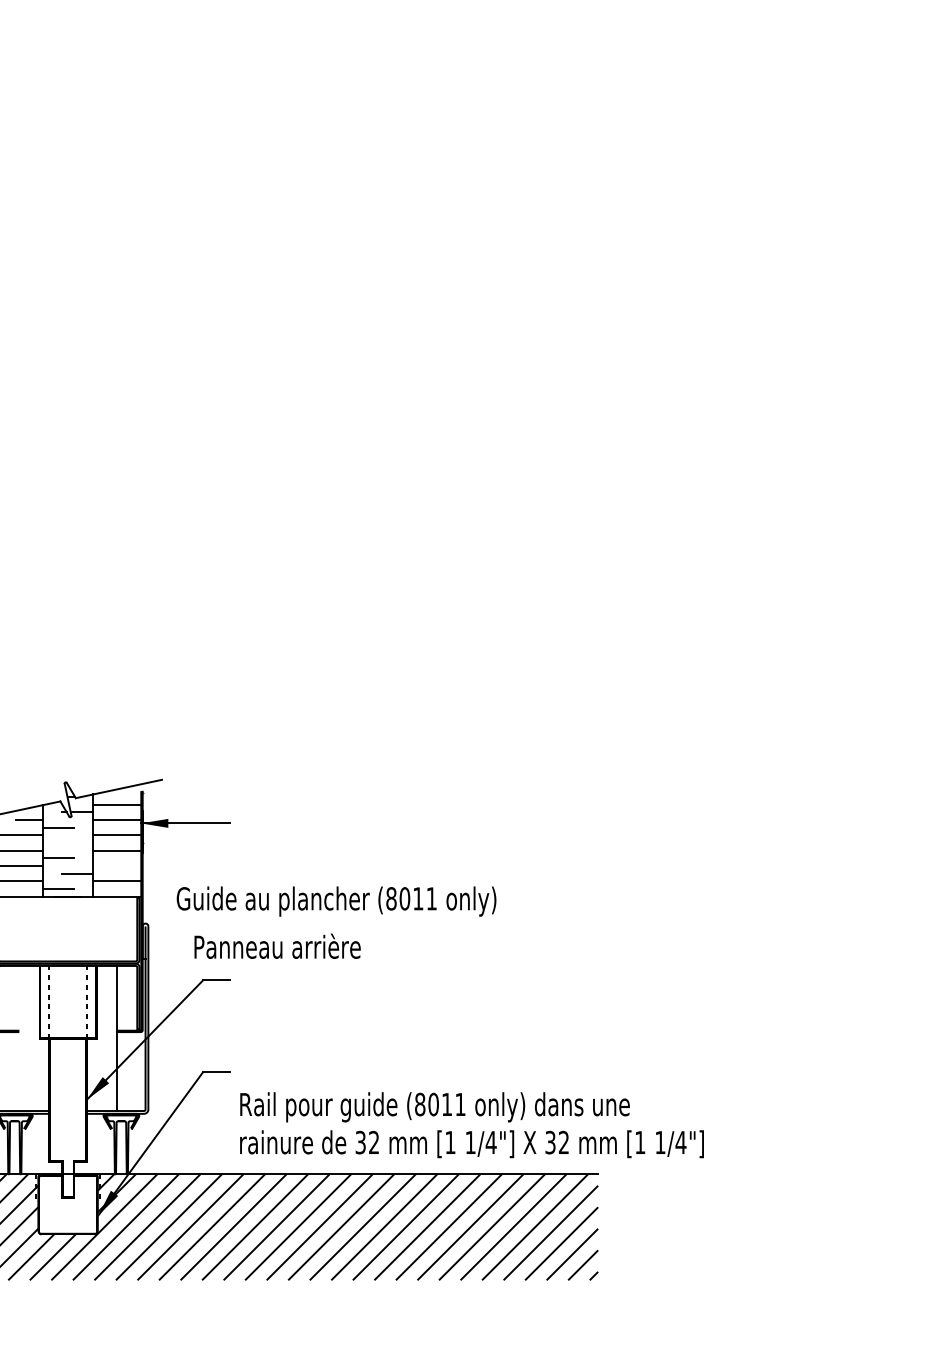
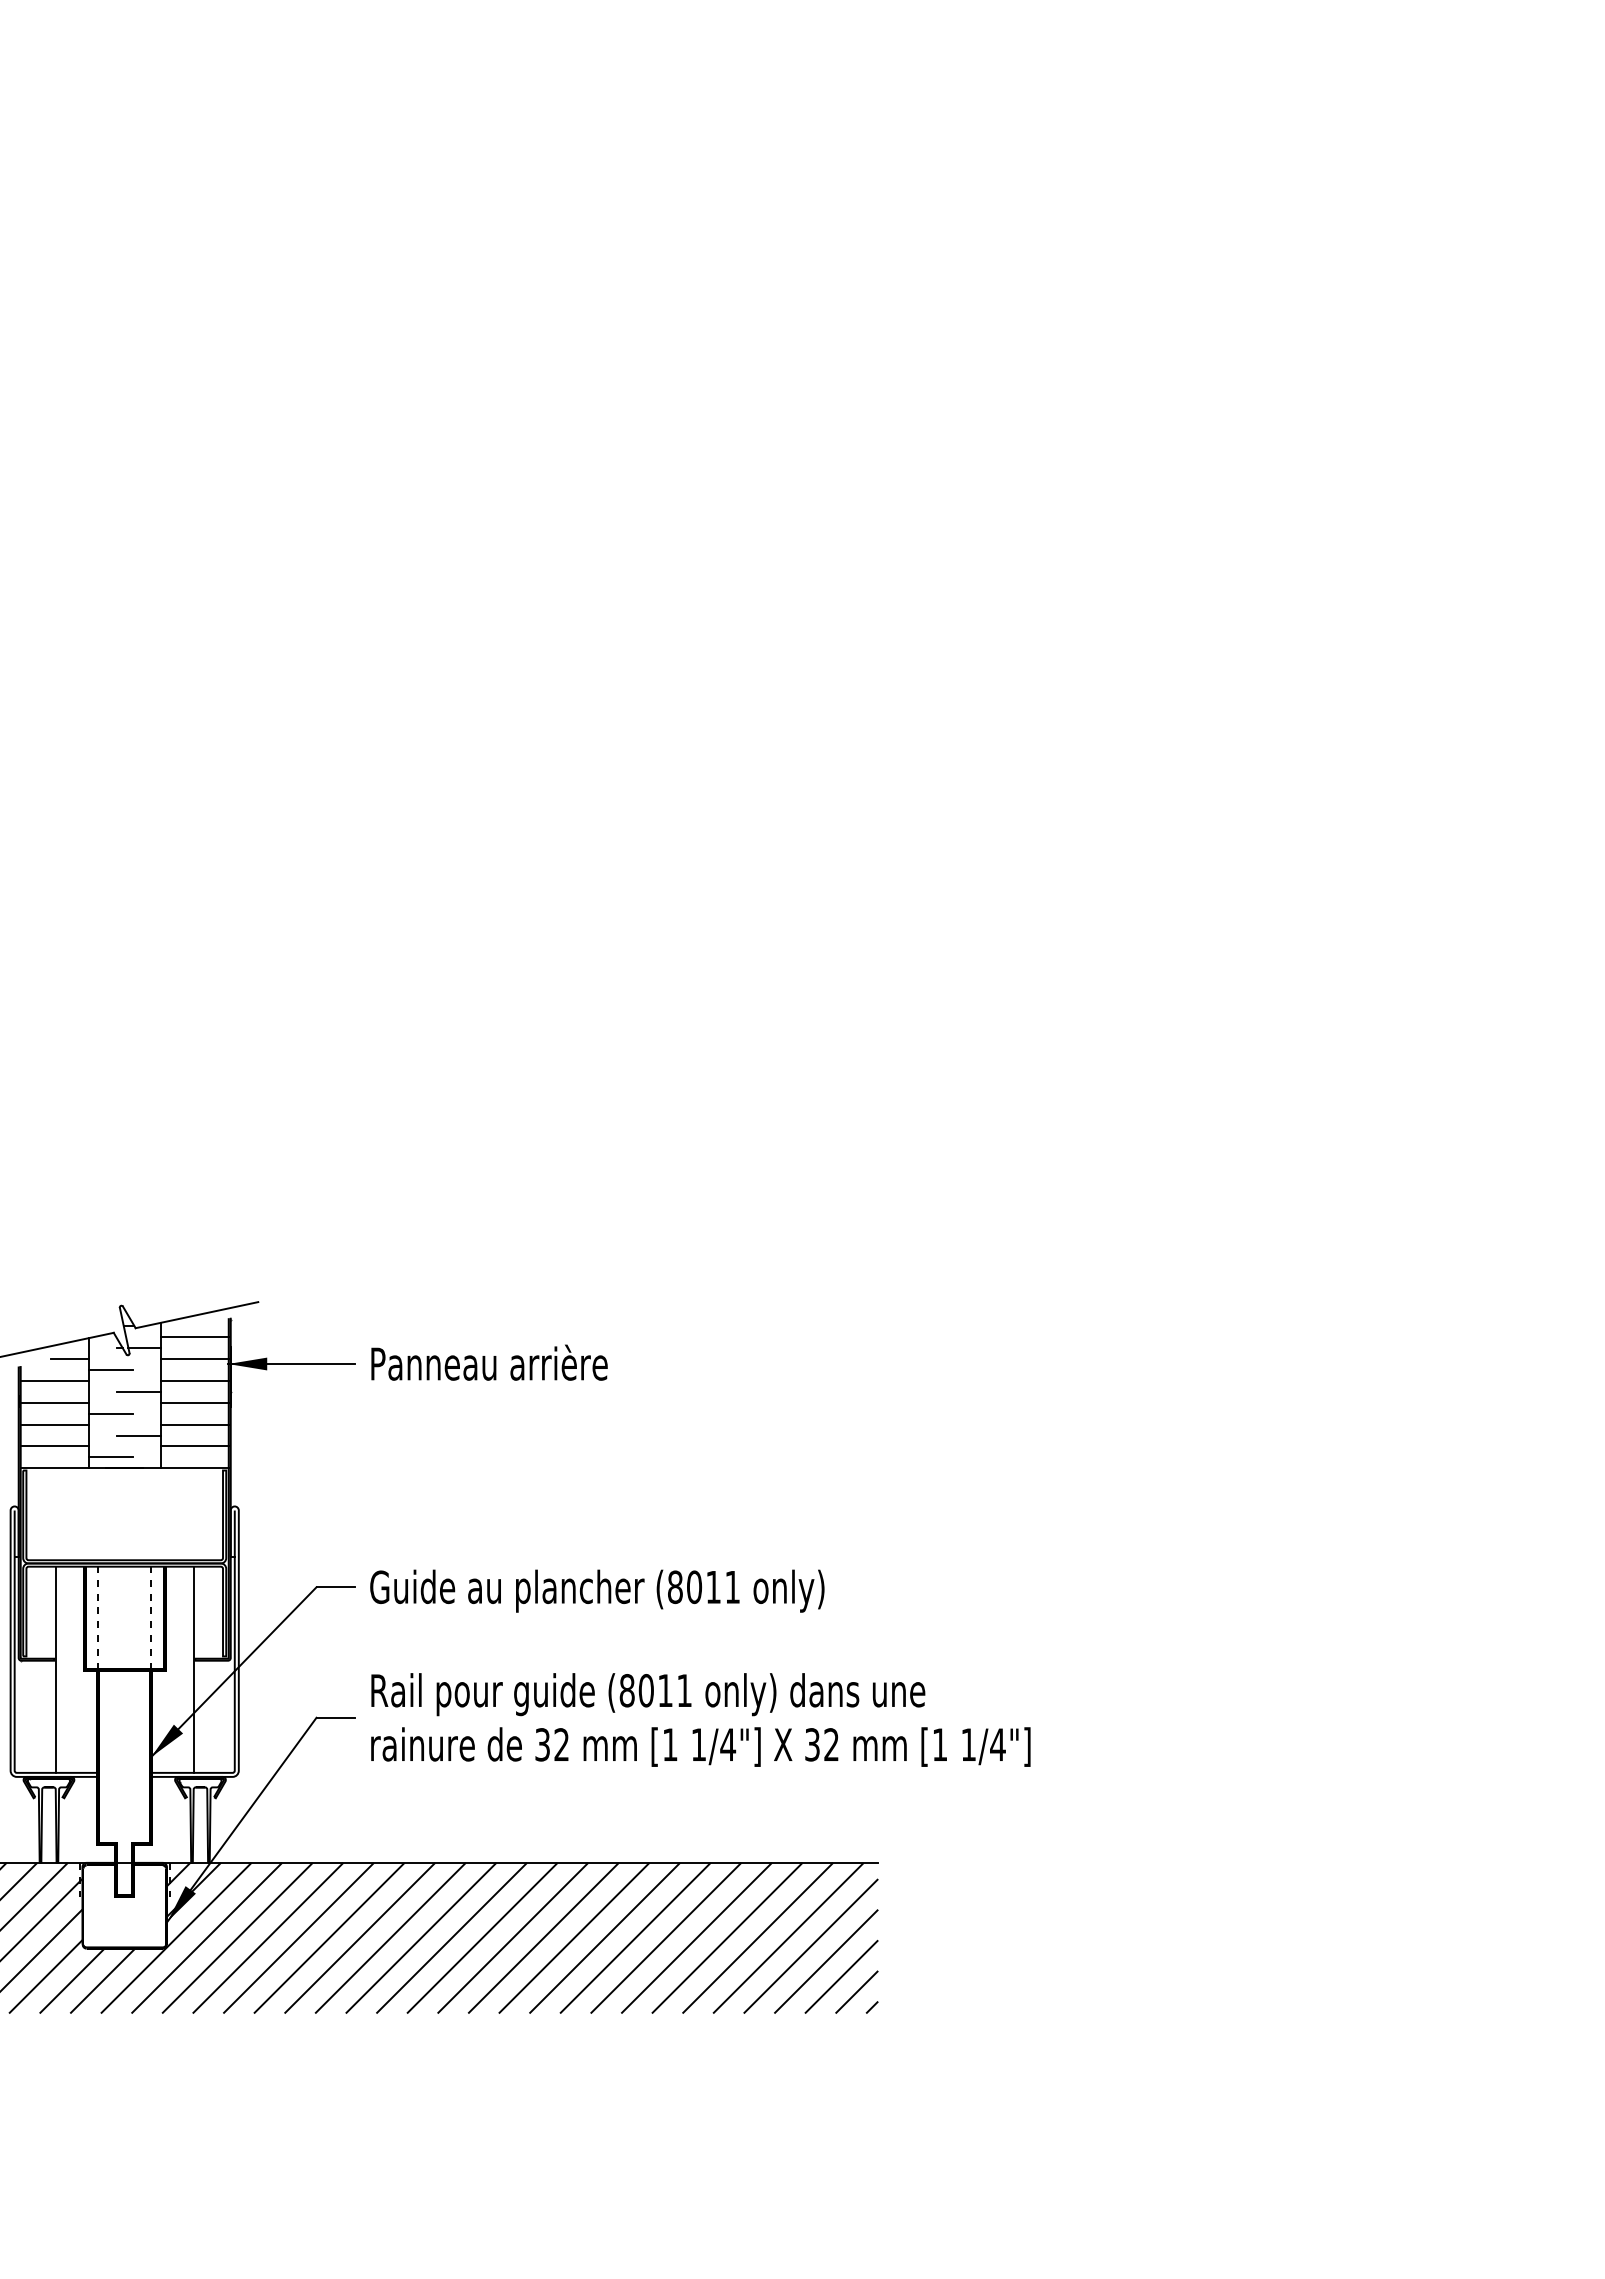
line: (77, 842) -> (138, 1391), added
line: (117, 865) -> (194, 1424), added
text: (336, 901) -> (597, 1590), moved
text: (277, 946) -> (489, 1362), moved
line: (19, 1038) -> (55, 1669), added
text: (471, 1124) -> (700, 1719), moved

